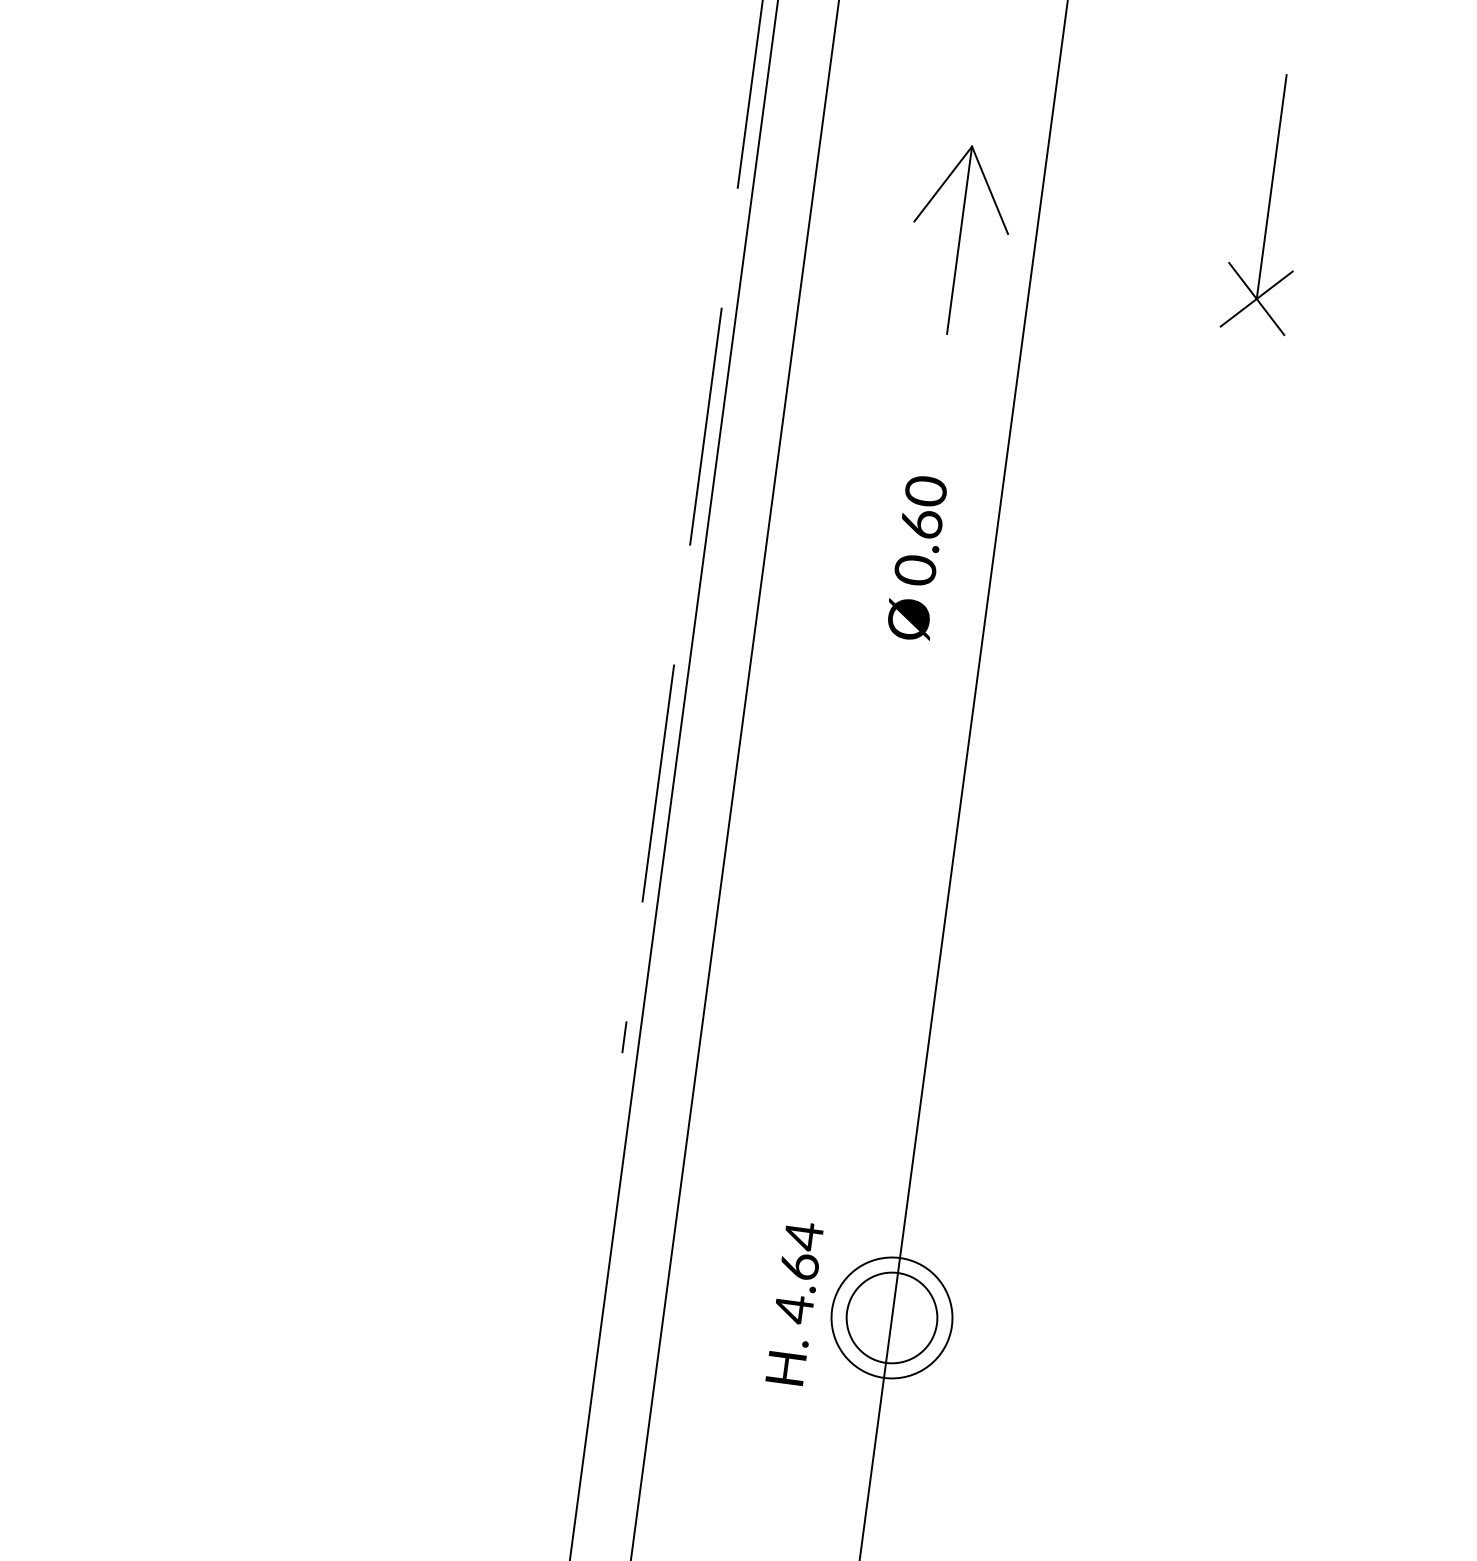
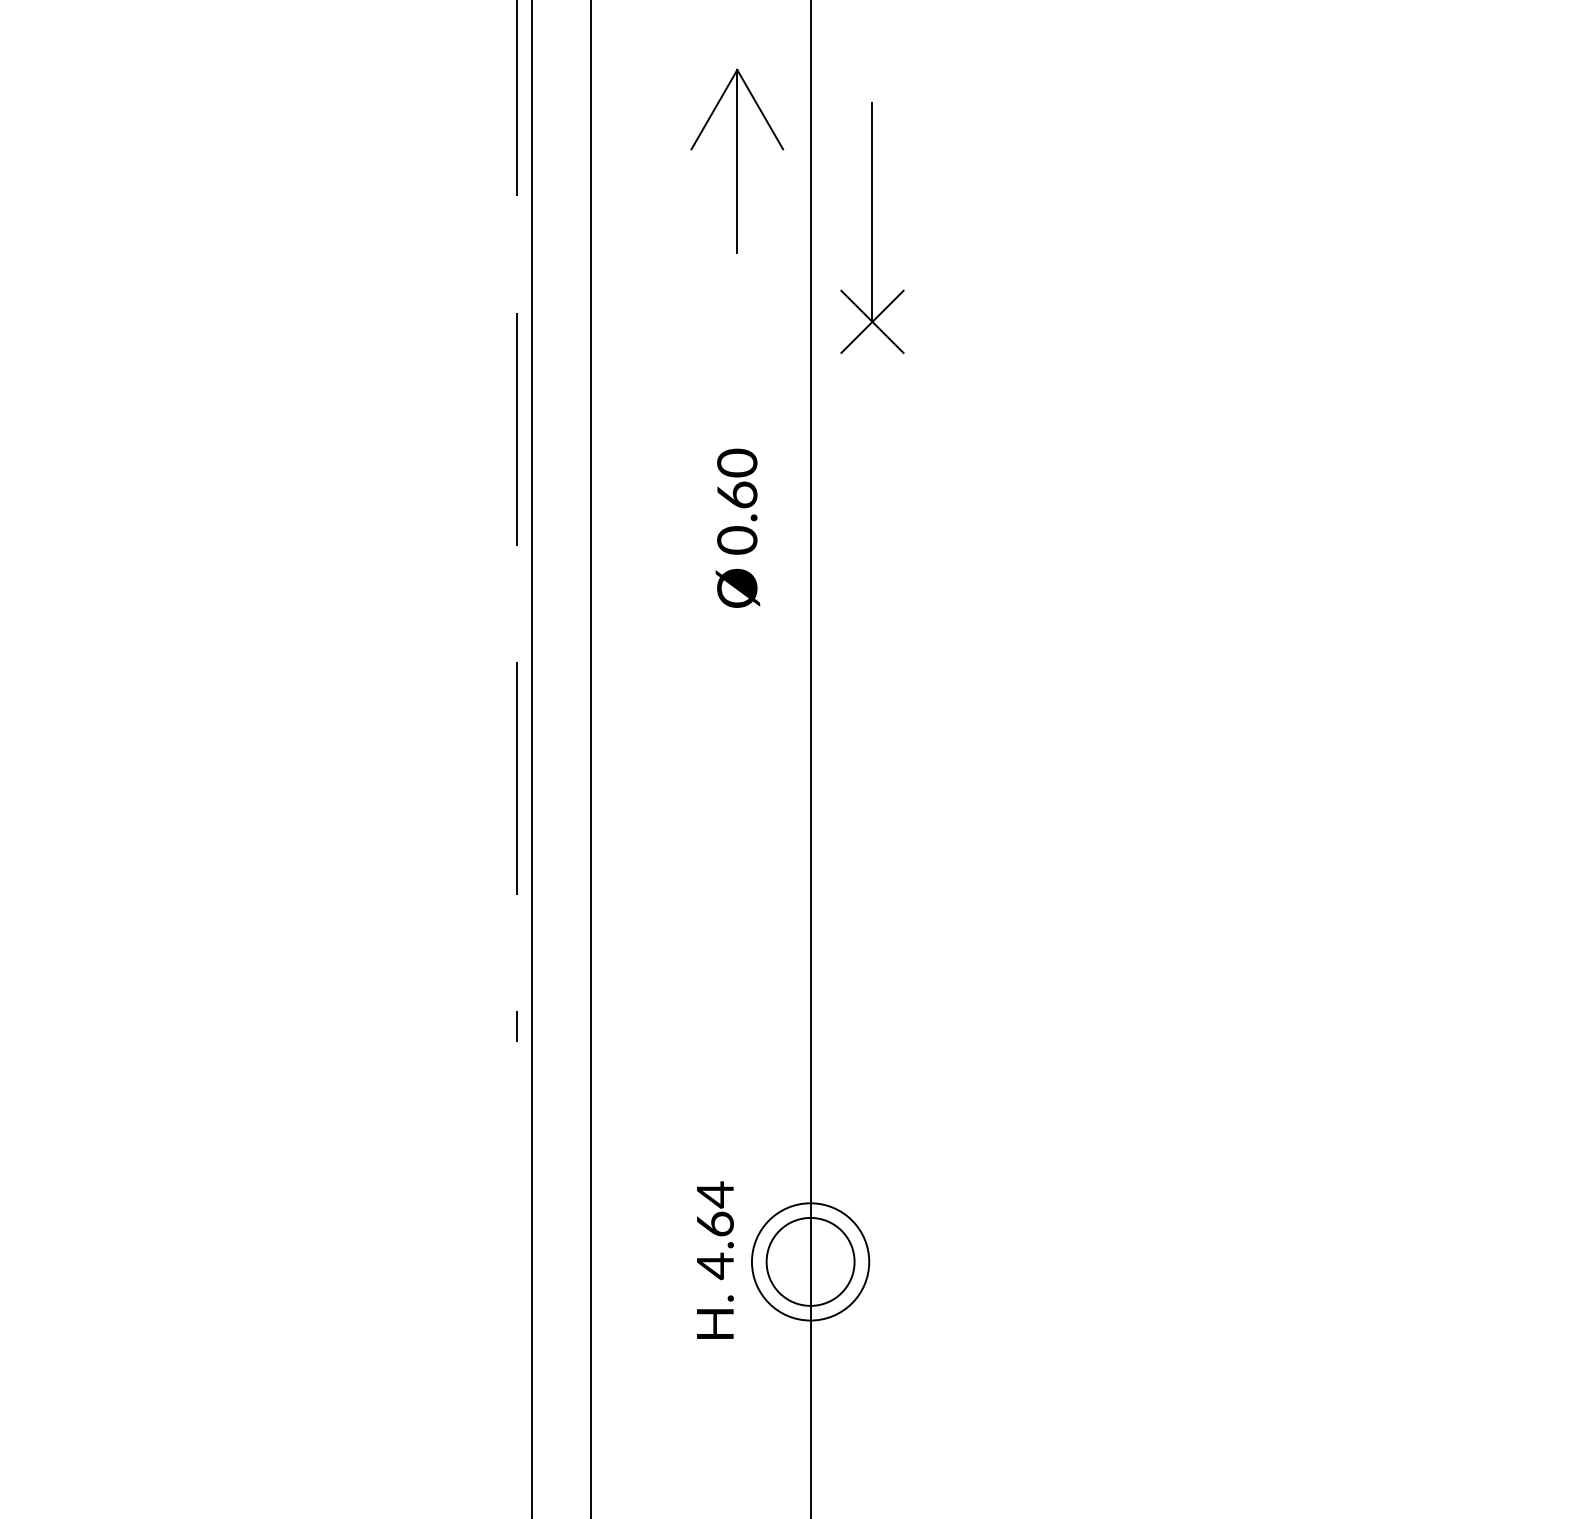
part: (1269, 202) -> (872, 227), moved
part: (959, 239) -> (737, 160), moved

